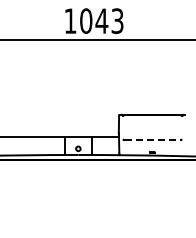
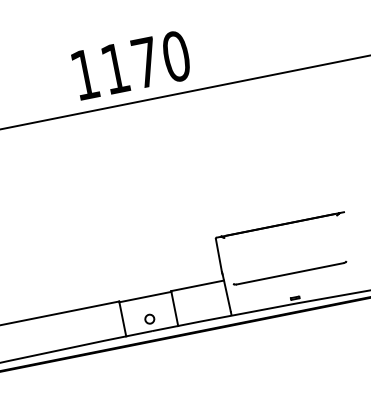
text: (101, 21) -> (145, 63), 1043 -> 1170
line: (152, 140) -> (290, 274), dashed -> solid

